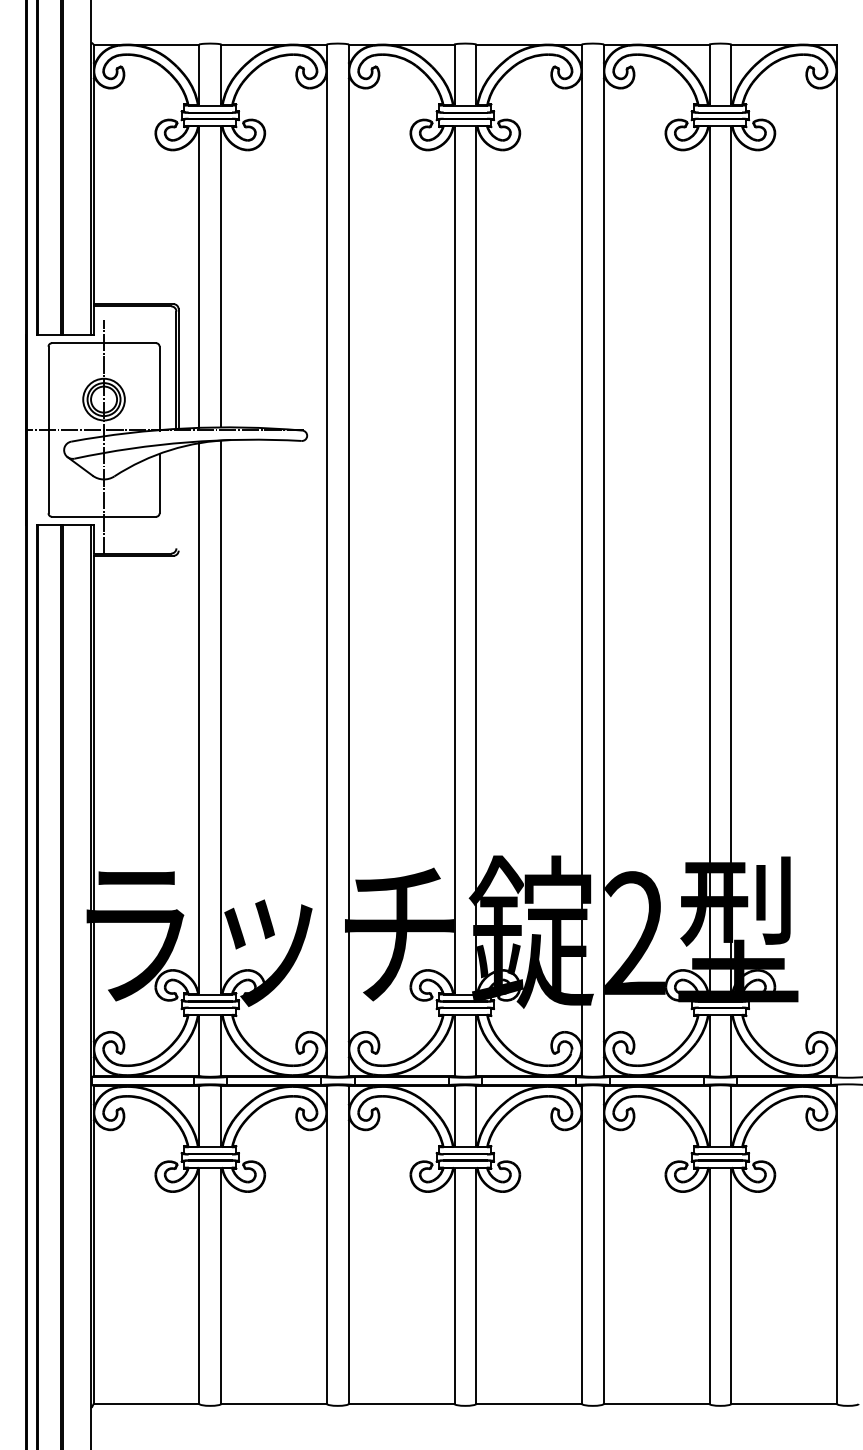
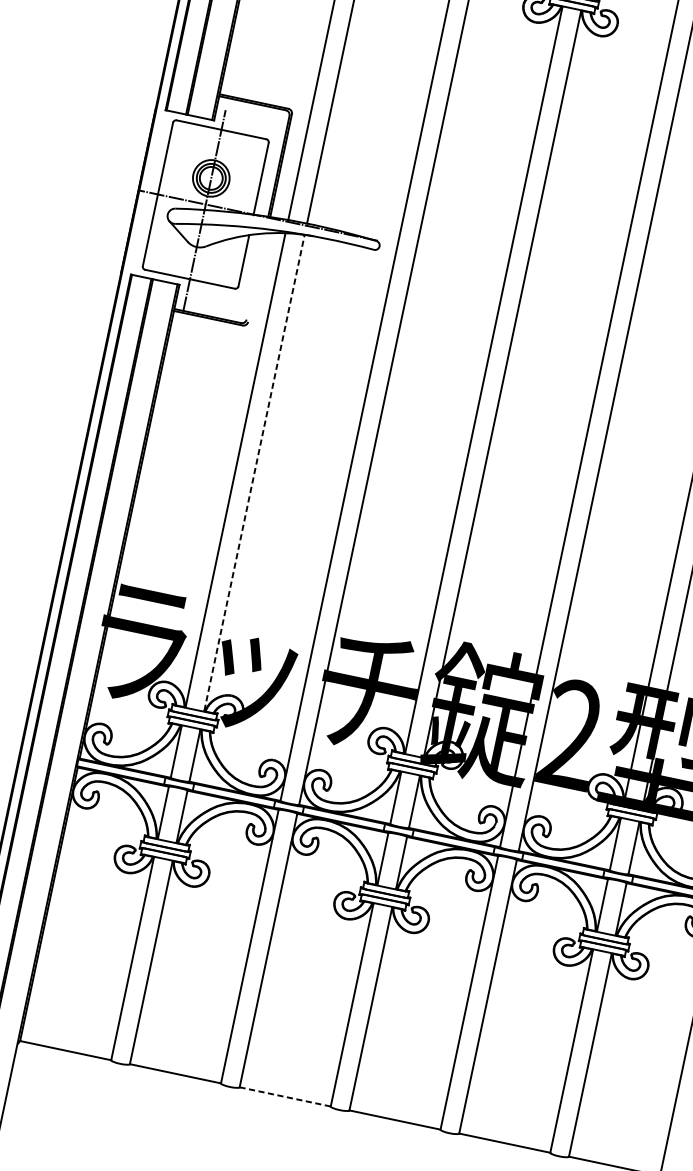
line: (221, 716) -> (254, 472), solid -> dashed
line: (401, 1403) -> (285, 1096), solid -> dashed

